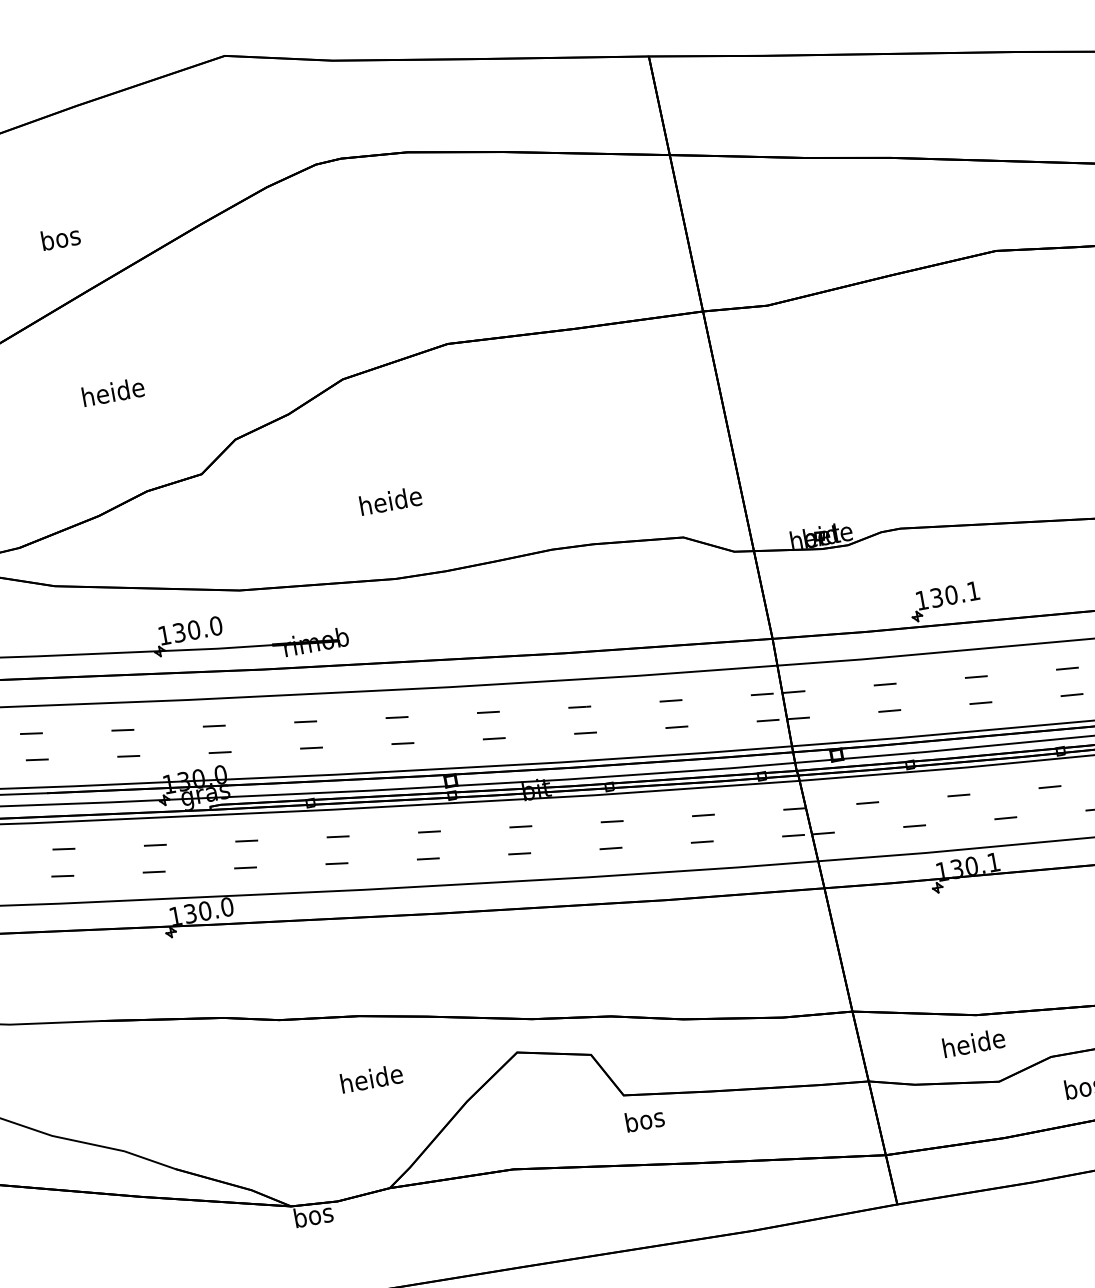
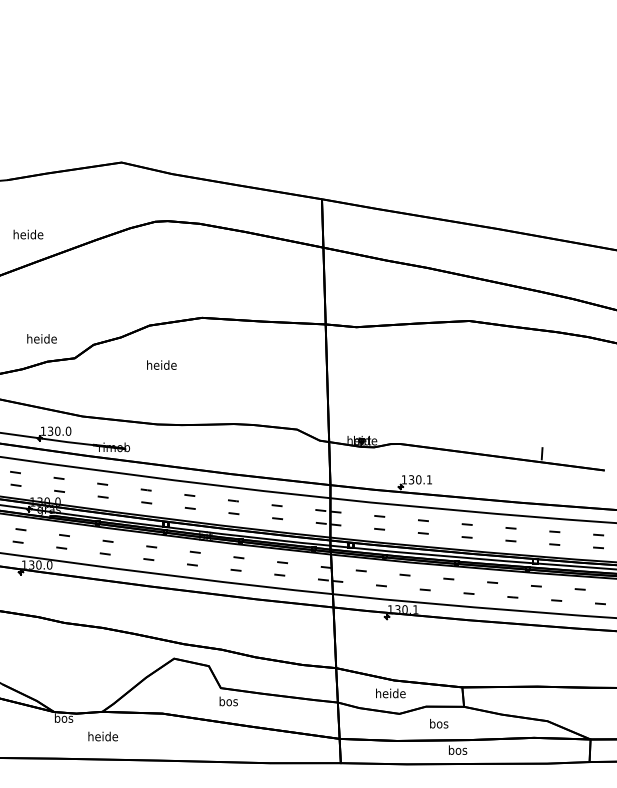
text: (60, 237) -> (28, 234), bos -> heide
text: (112, 391) -> (41, 338), moved
text: (389, 499) -> (161, 364), moved
text: (372, 1078) -> (103, 736), moved

